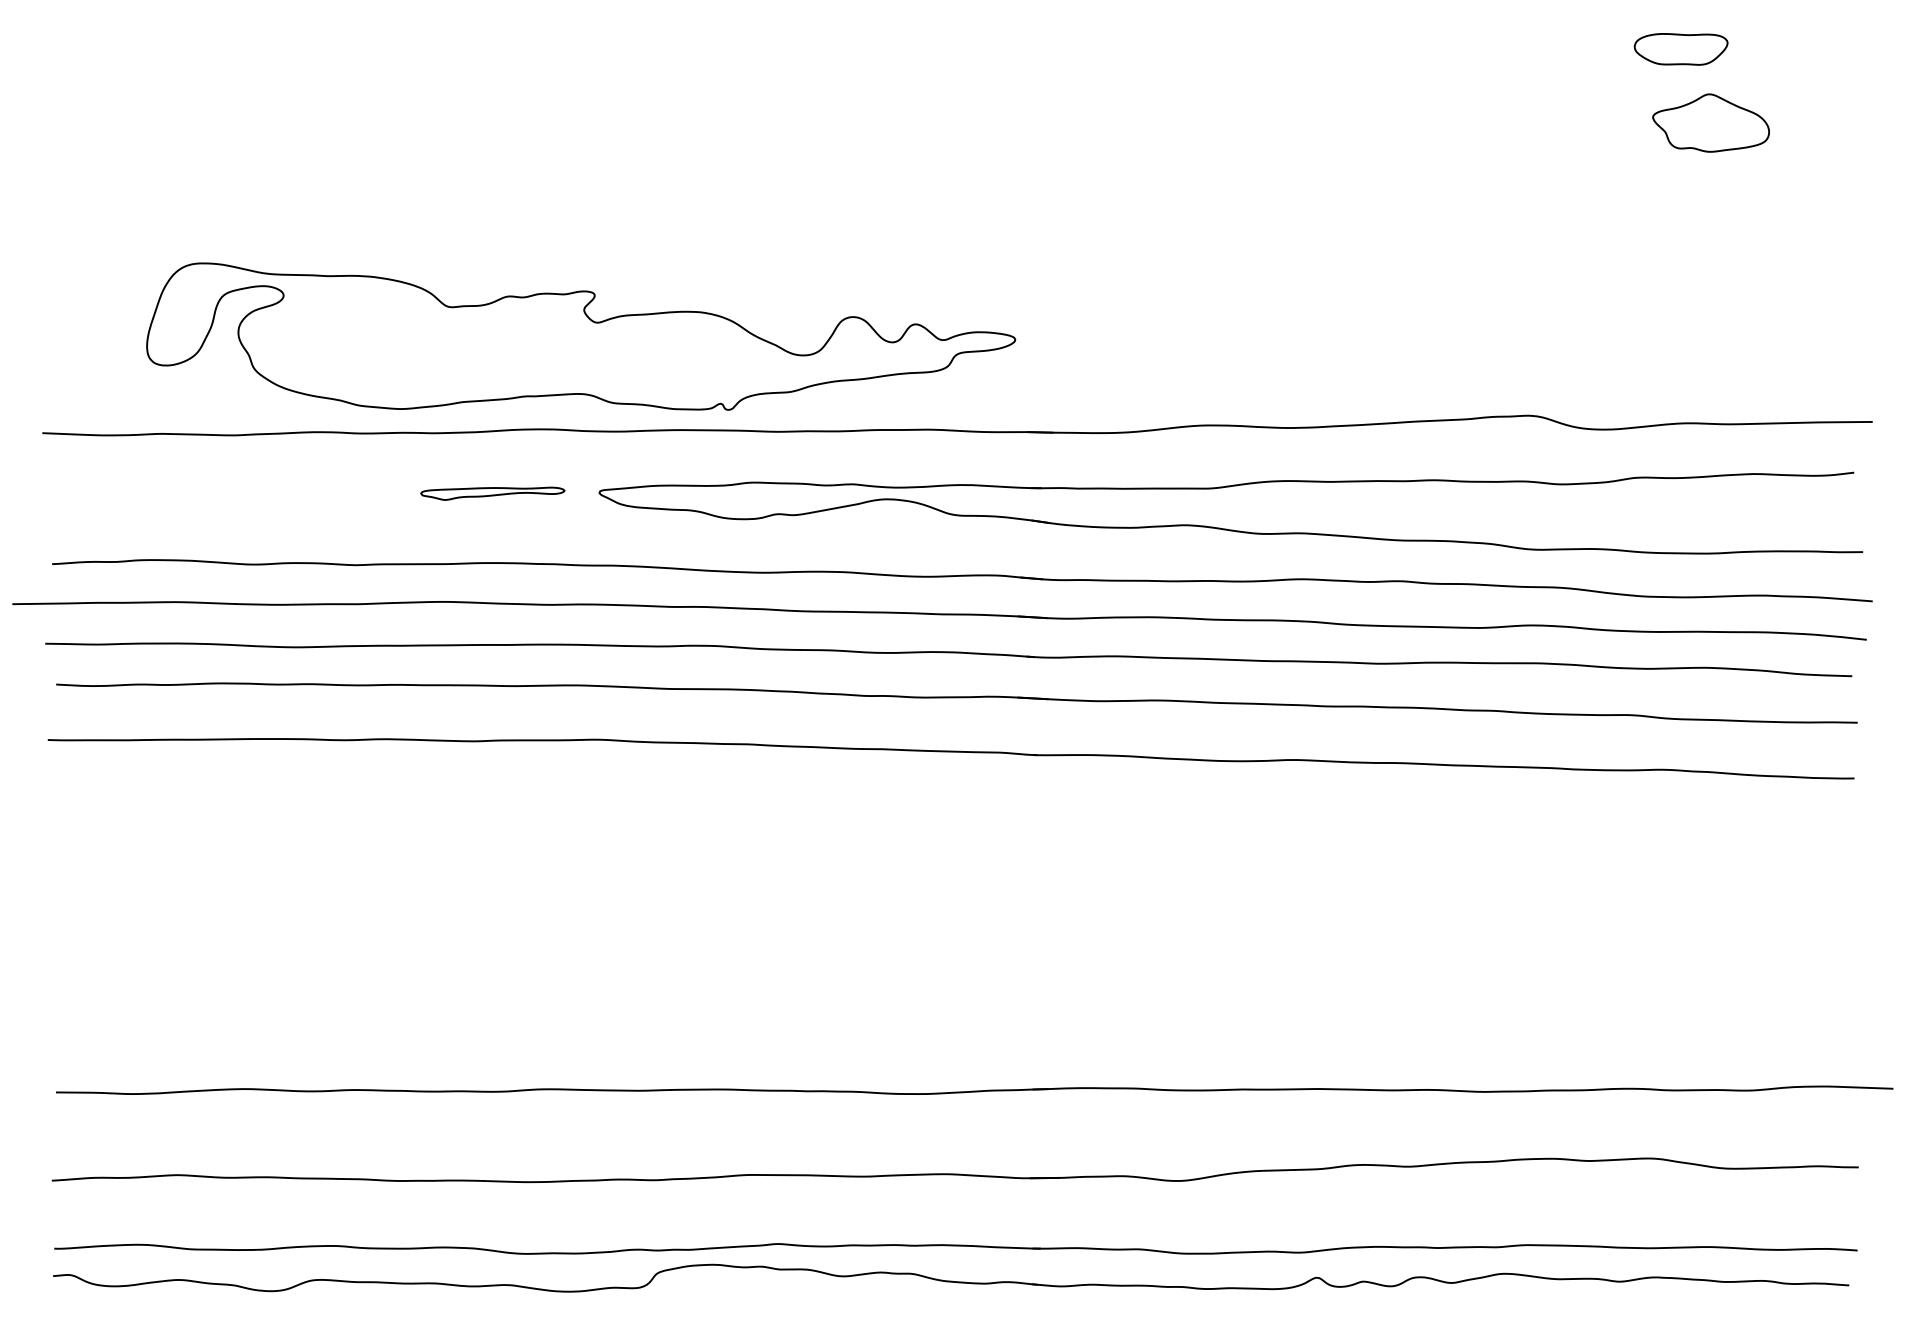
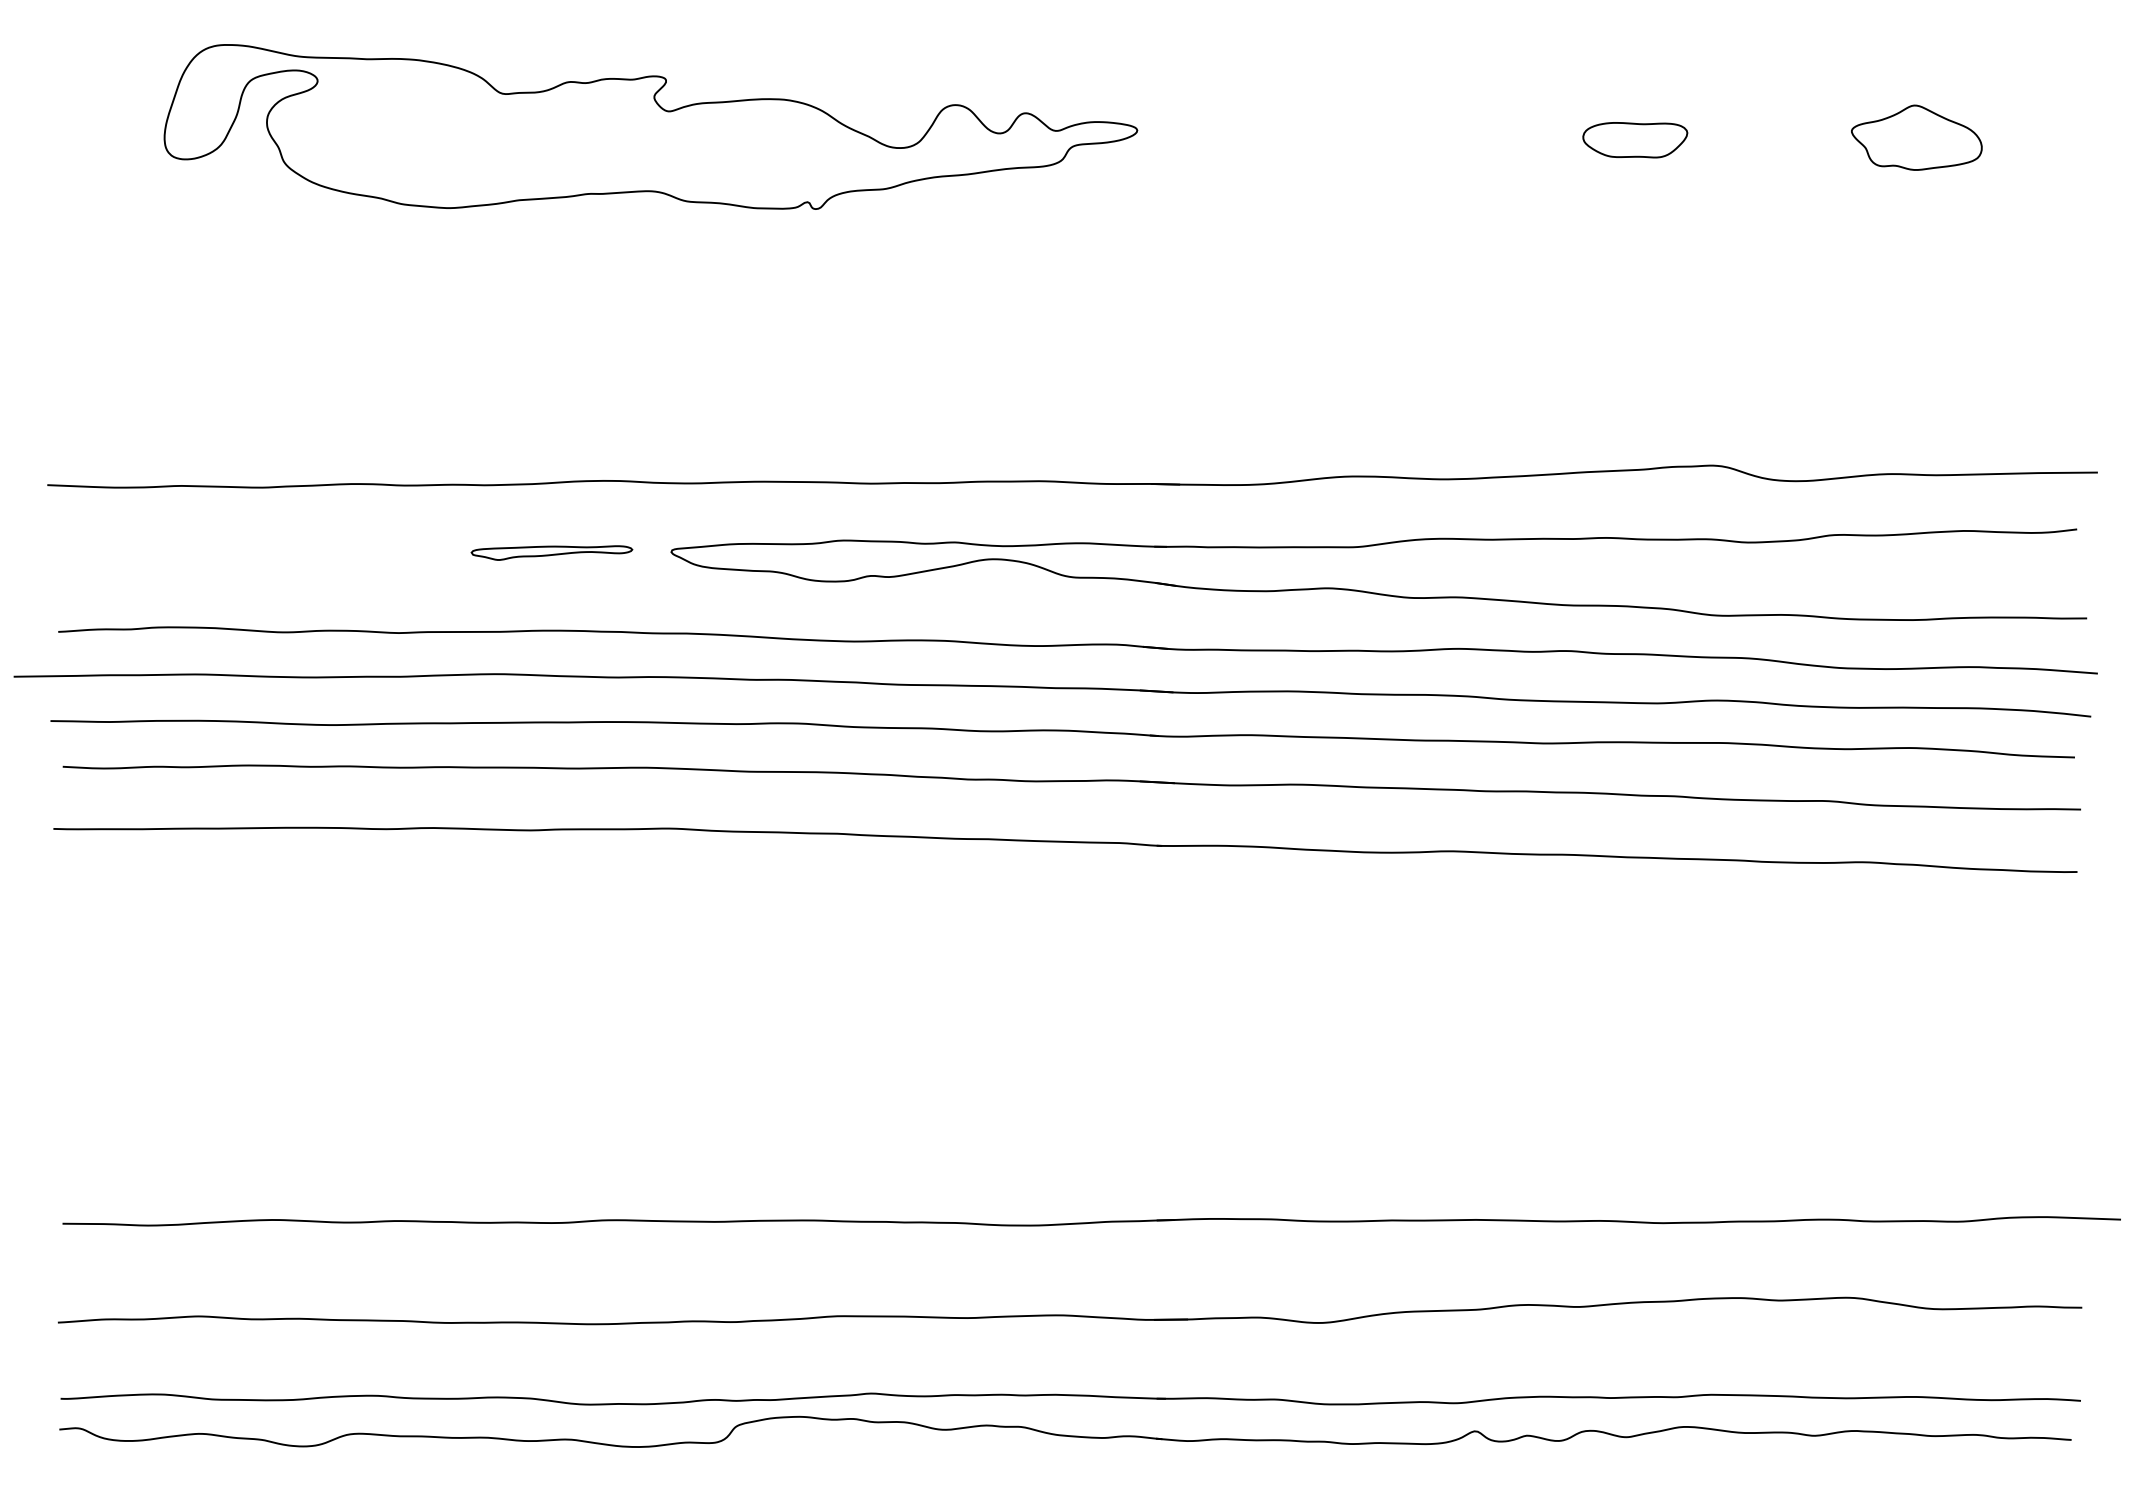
part: (1681, 49) -> (1635, 140), moved
part: (580, 336) -> (650, 126), moved

